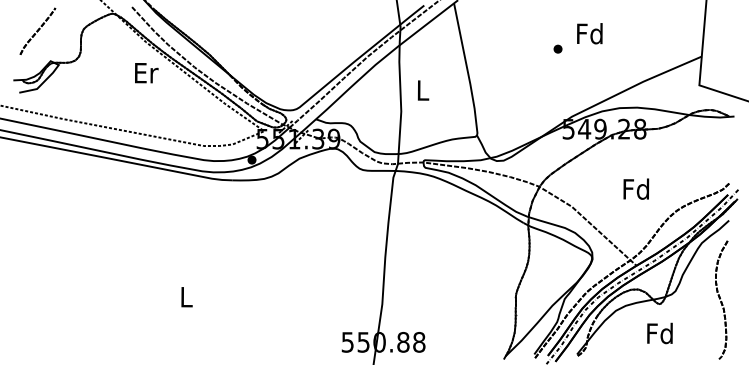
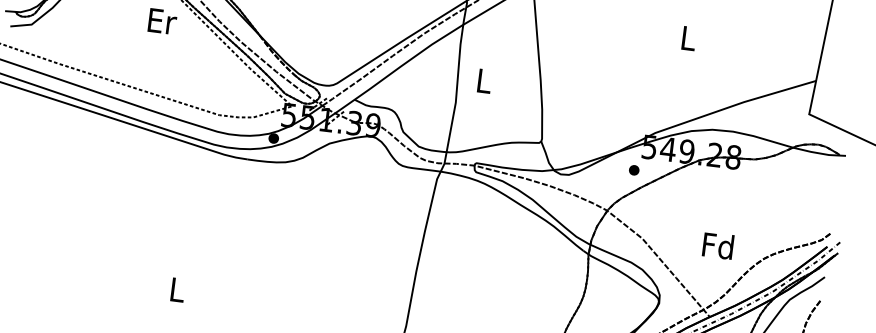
text: (589, 33) -> (687, 37), Fd -> L
part: (557, 48) -> (633, 169), moved
text: (636, 188) -> (718, 245), moved

